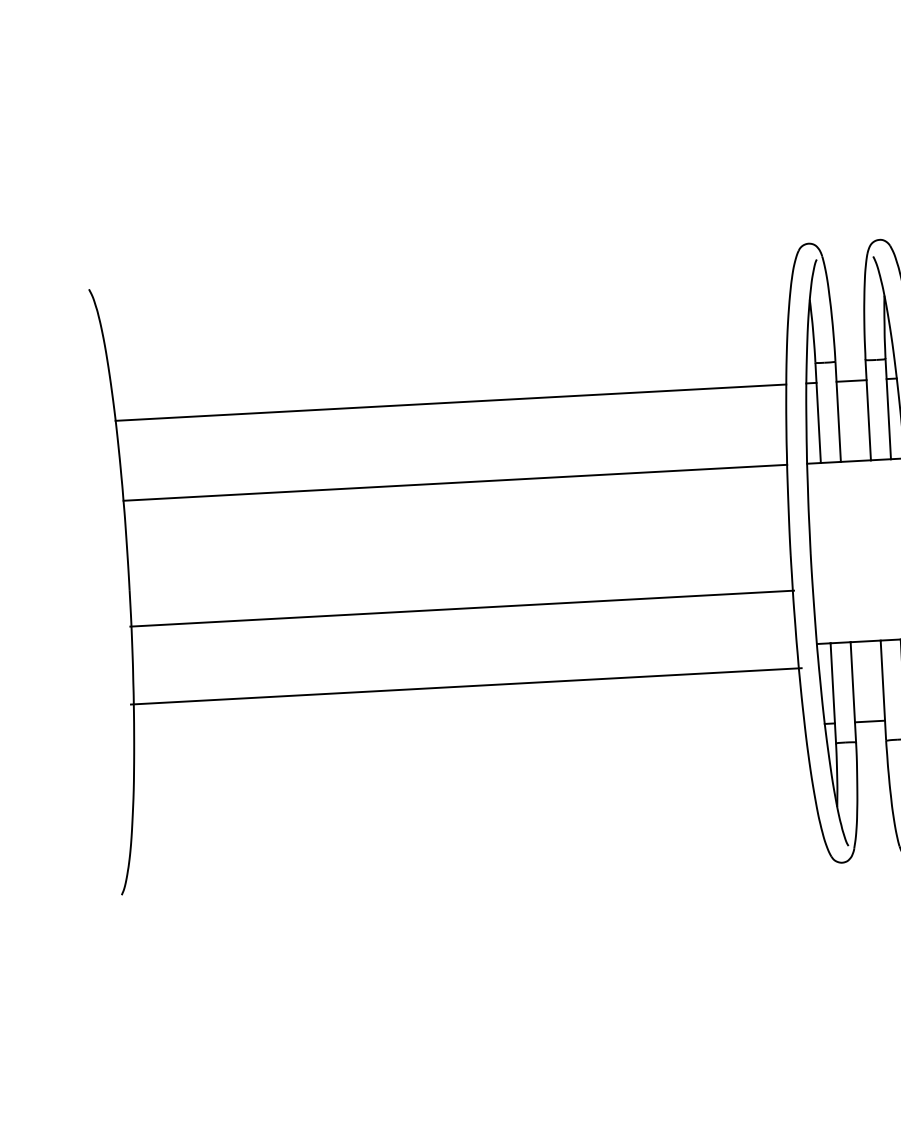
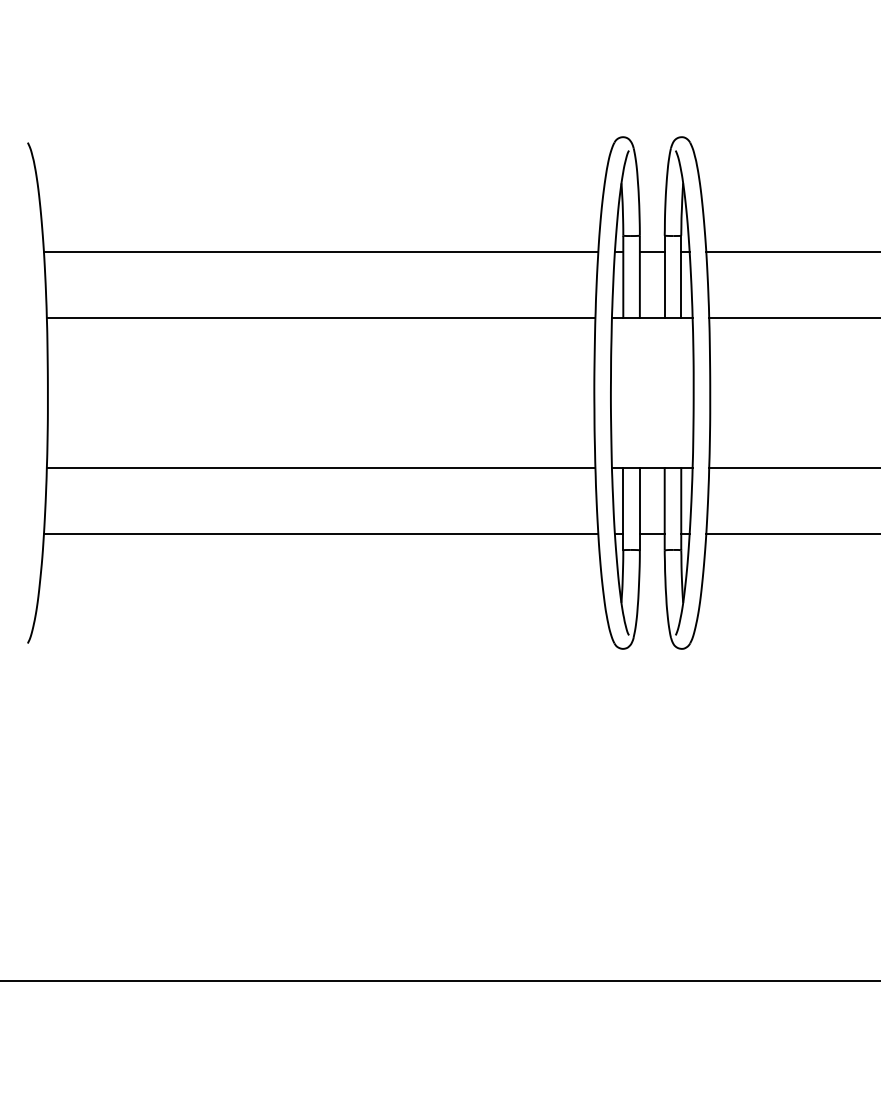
line: (461, 608) -> (320, 467), moved
line: (465, 686) -> (320, 533), moved

